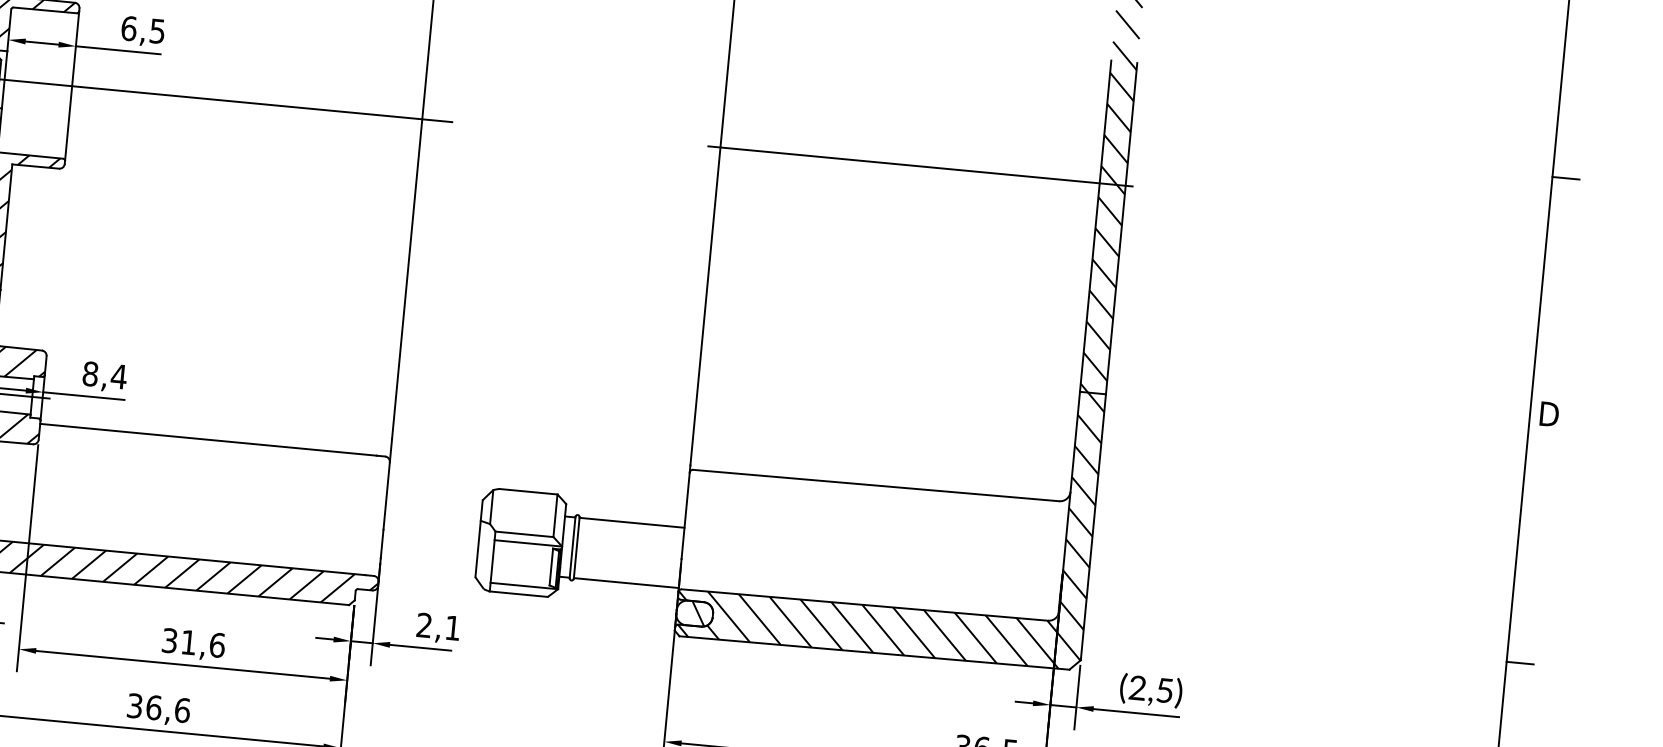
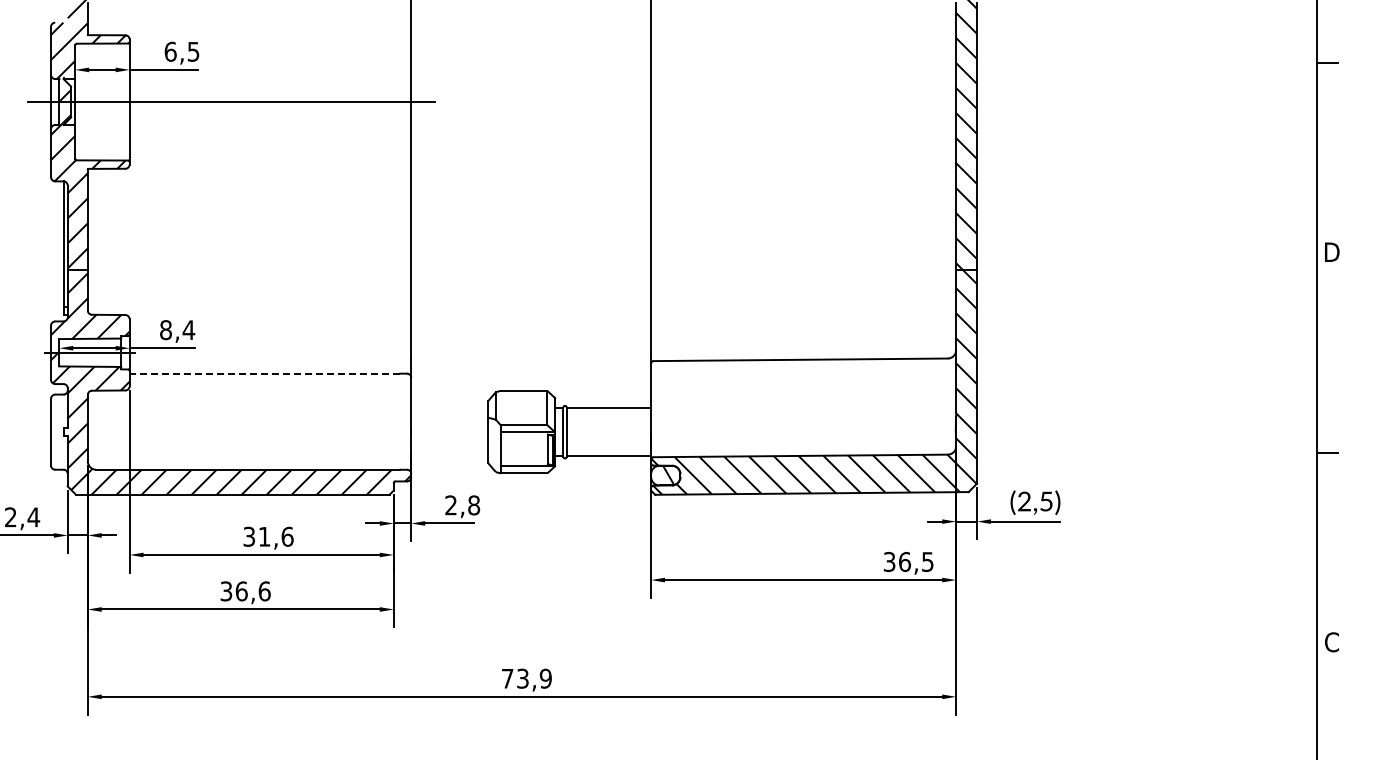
line: (919, 166) -> (811, 102), removed
line: (207, 439) -> (264, 373), solid -> dashed
text: (453, 628) -> (474, 505), 2,1 -> 2,8

